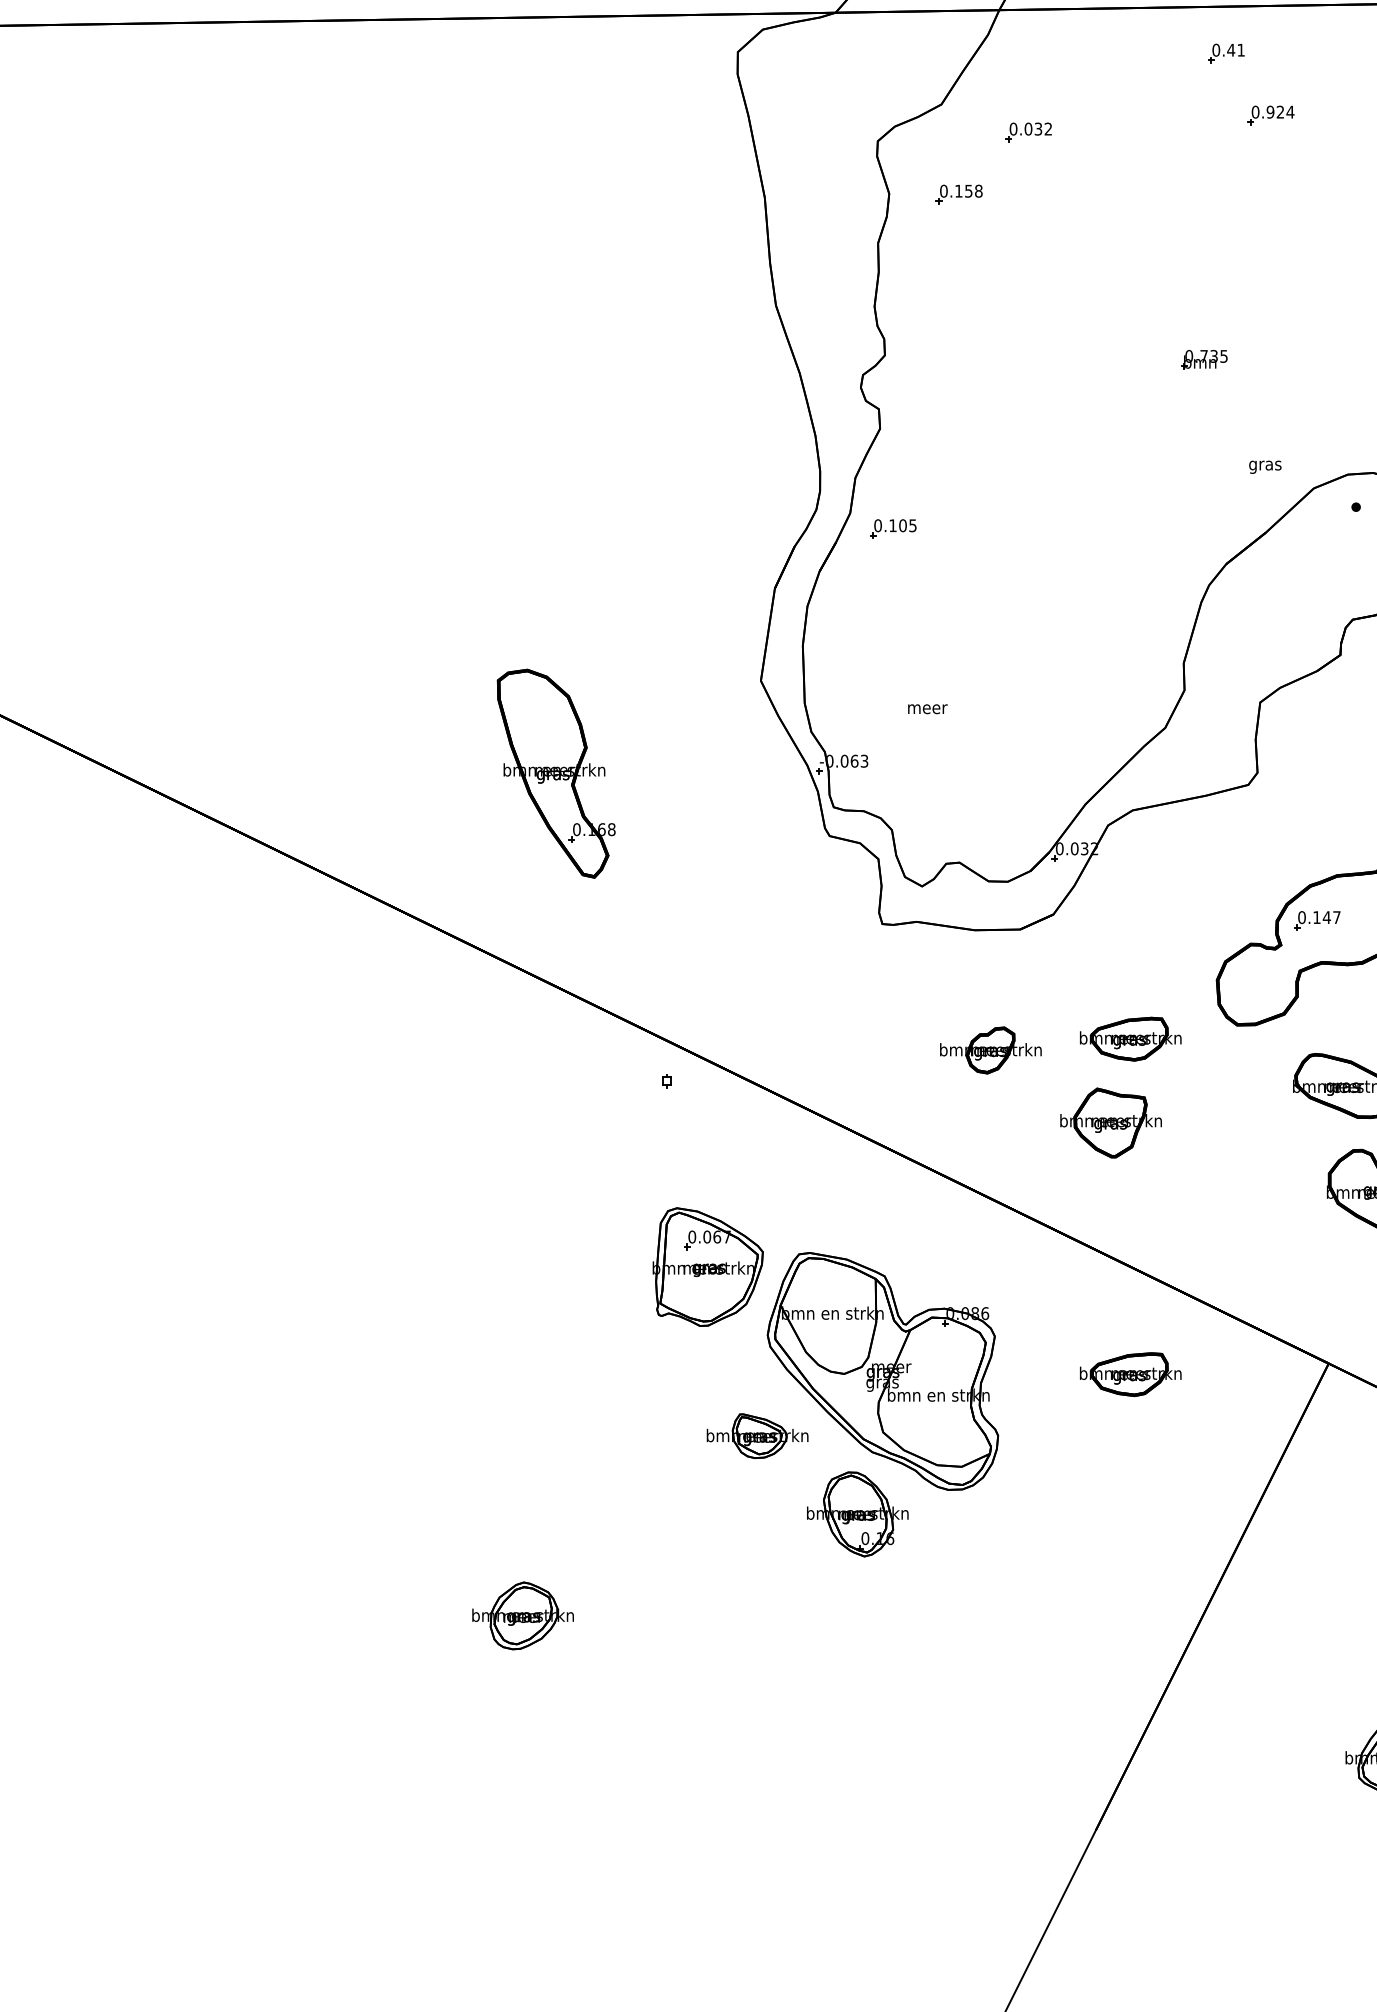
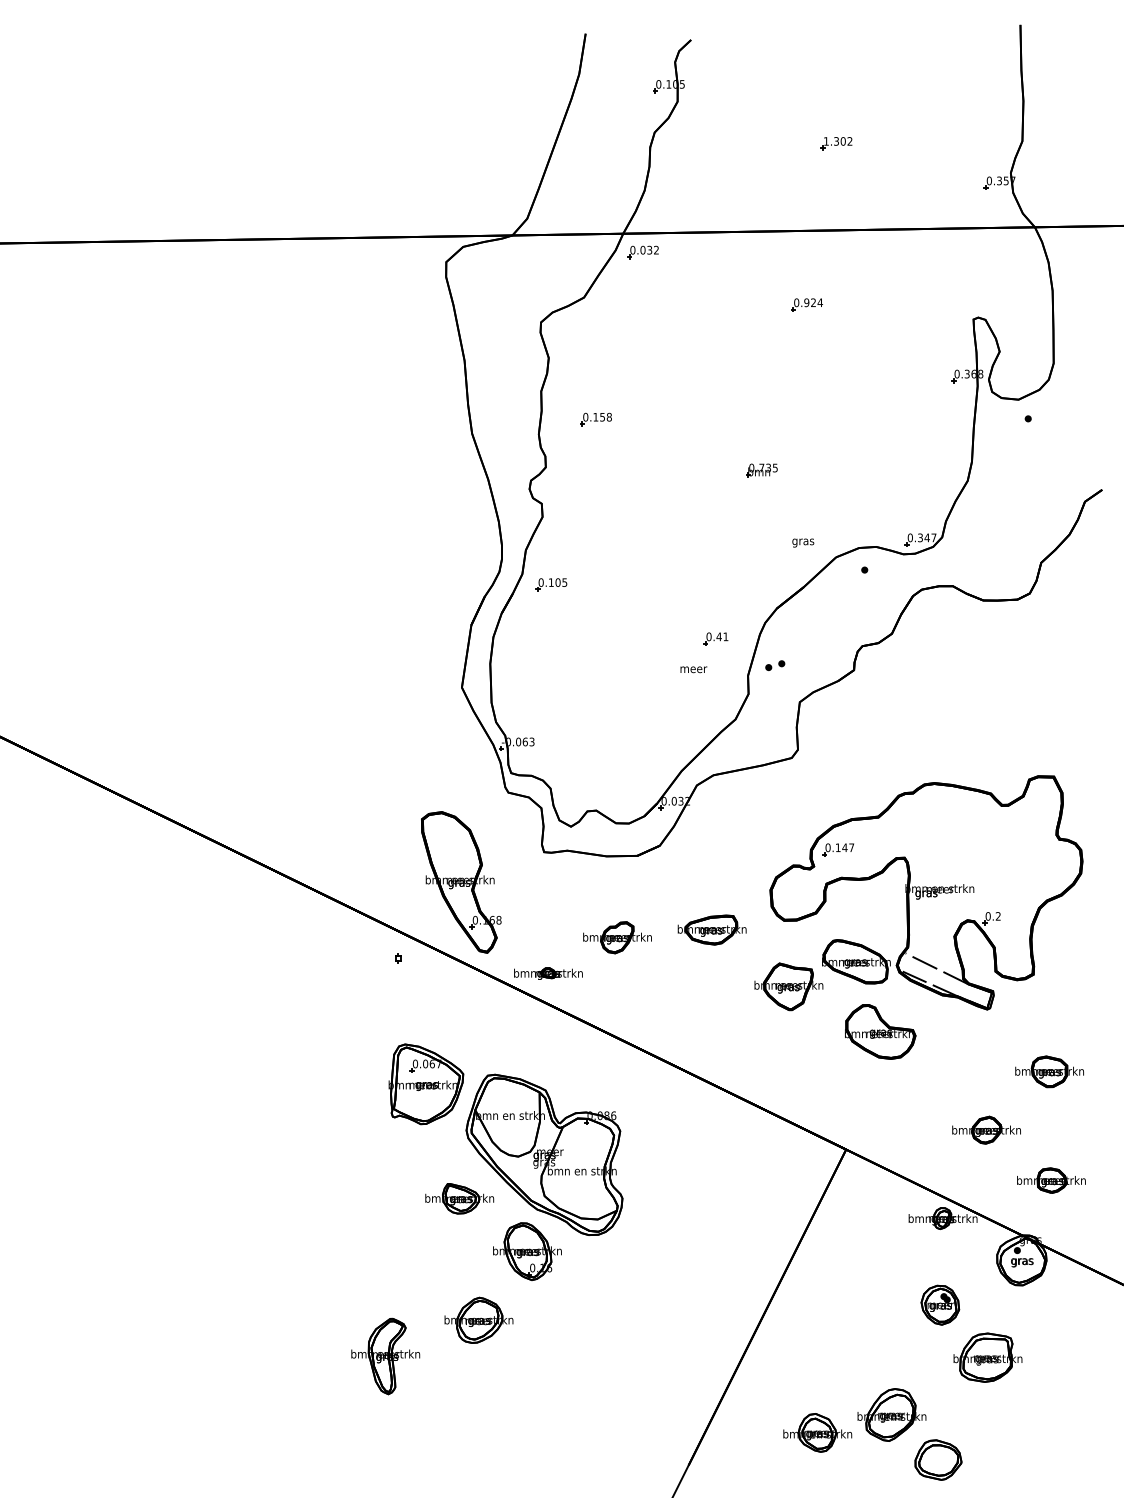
part: (1225, 52) -> (715, 638), moved
part: (1027, 132) -> (642, 252), moved
part: (958, 194) -> (595, 419), moved
part: (1224, 648) -> (775, 665), added
text: (927, 708) -> (693, 669), moved
part: (556, 773) -> (461, 882), moved
part: (888, 1103) -> (548, 973), added
part: (1110, 1122) -> (788, 986), moved
part: (1129, 1373) -> (711, 1156), removed
part: (522, 1614) -> (478, 1319), moved
part: (647, 1669) -> (385, 1356), added
part: (1286, 1781) -> (817, 1432), added

